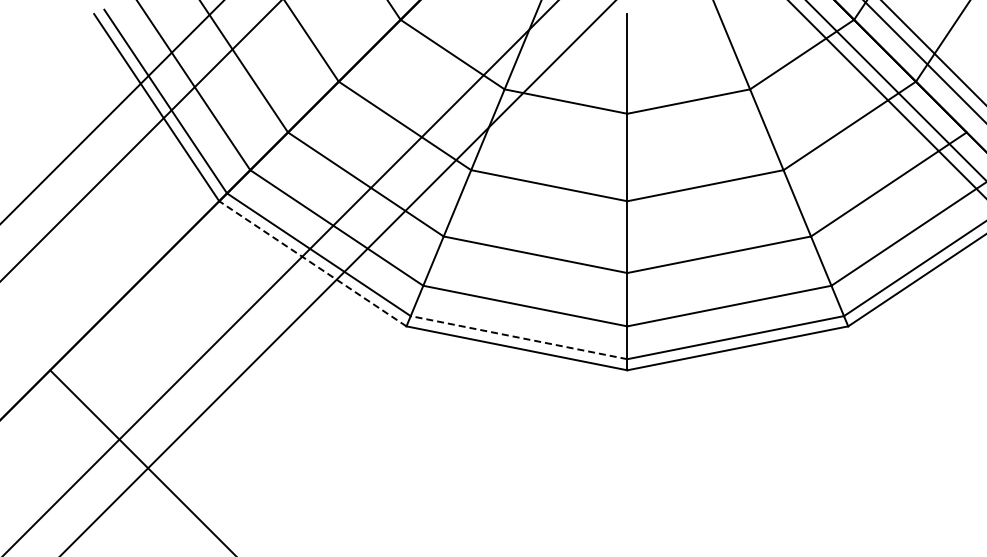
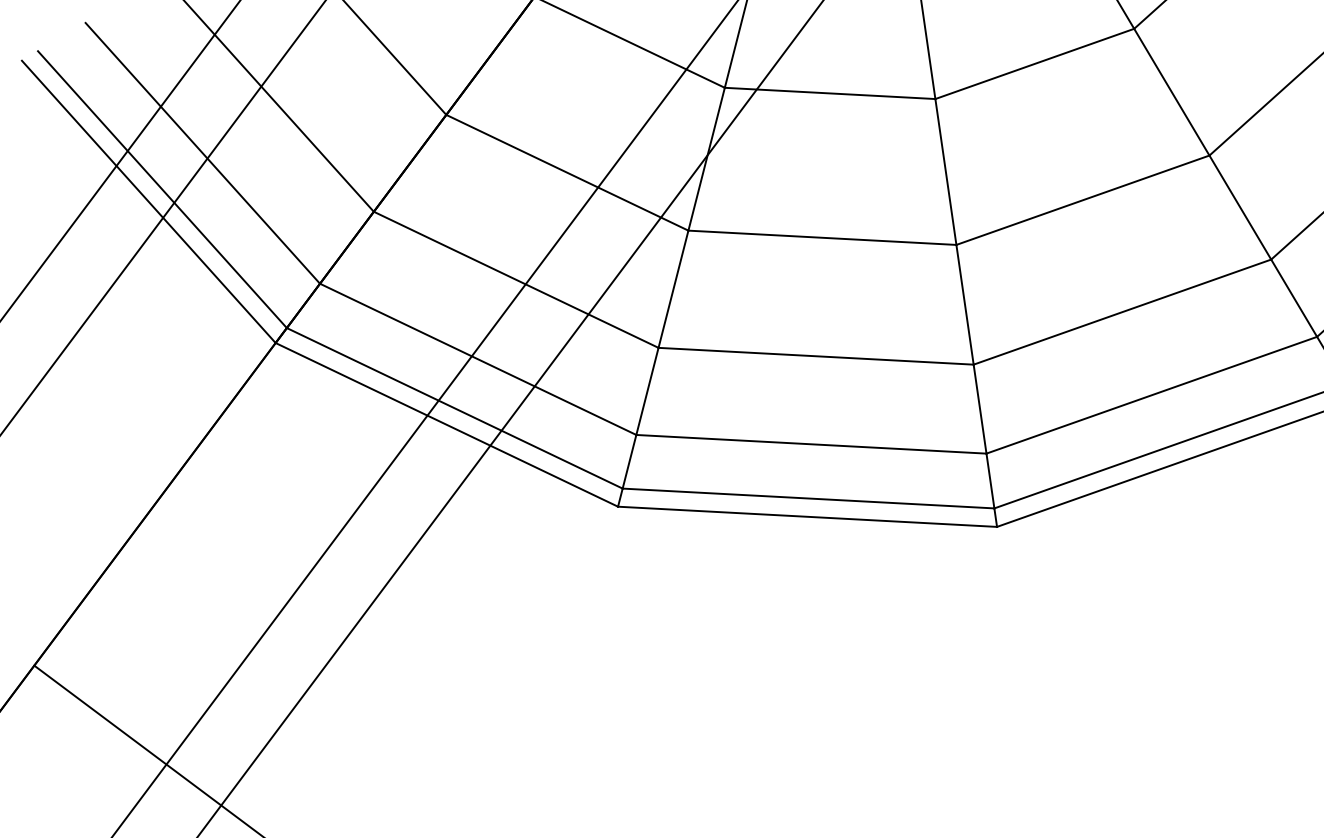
line: (312, 263) -> (446, 424), dashed -> solid
line: (518, 337) -> (807, 498), dashed -> solid

